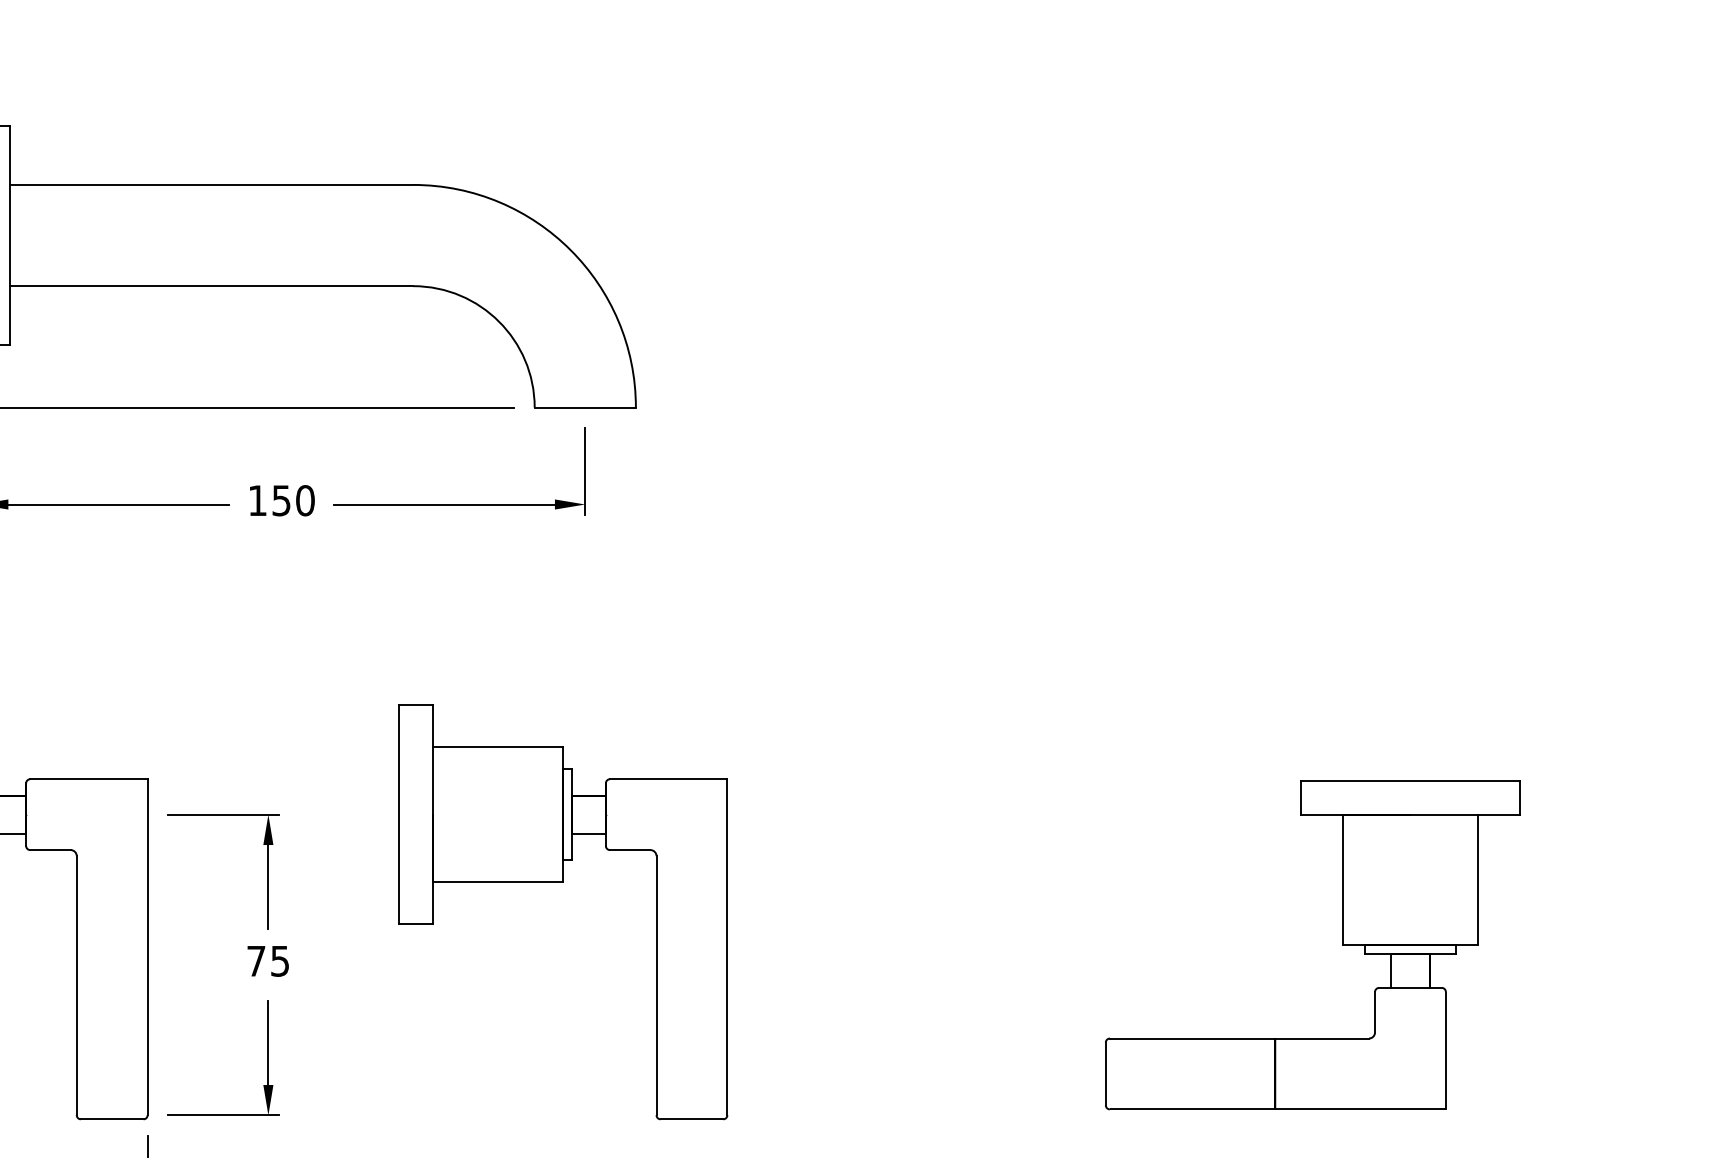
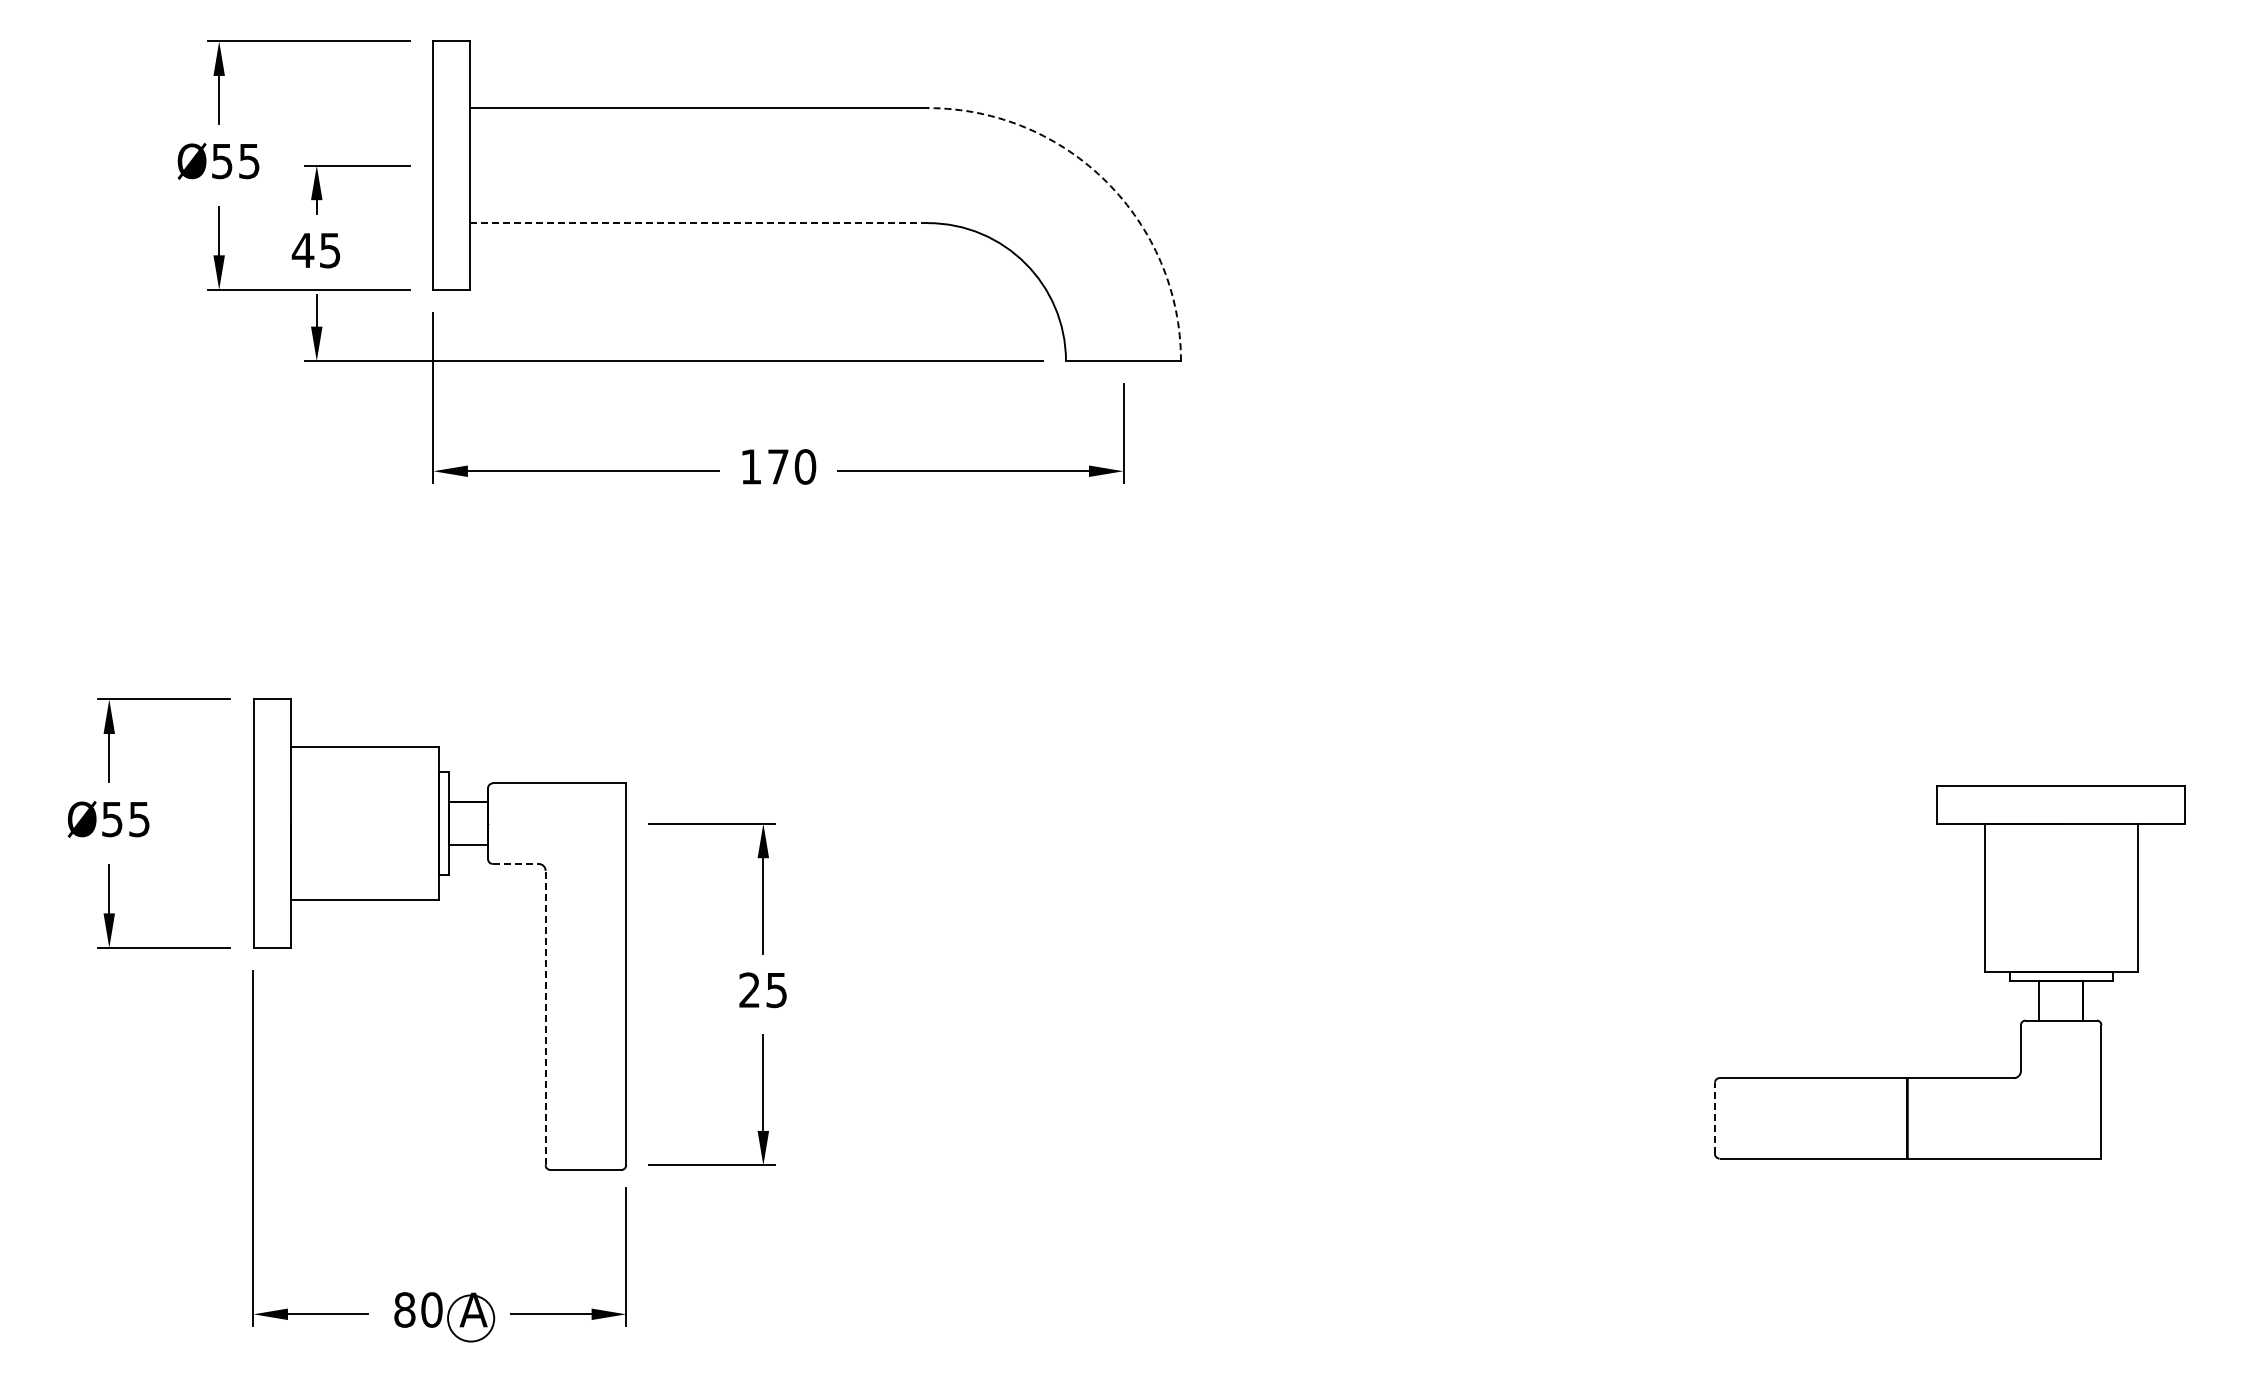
arc: (570, 250) -> (1106, 182), solid -> dashed
line: (212, 286) -> (699, 223), solid -> dashed
text: (281, 500) -> (778, 466), 150 -> 170
line: (51, 849) -> (516, 863), solid -> dashed
part: (563, 882) -> (1098, 900), removed
text: (256, 960) -> (749, 989), 75 -> 25
line: (76, 985) -> (545, 1017), solid -> dashed
line: (1106, 1074) -> (1715, 1118), solid -> dashed

